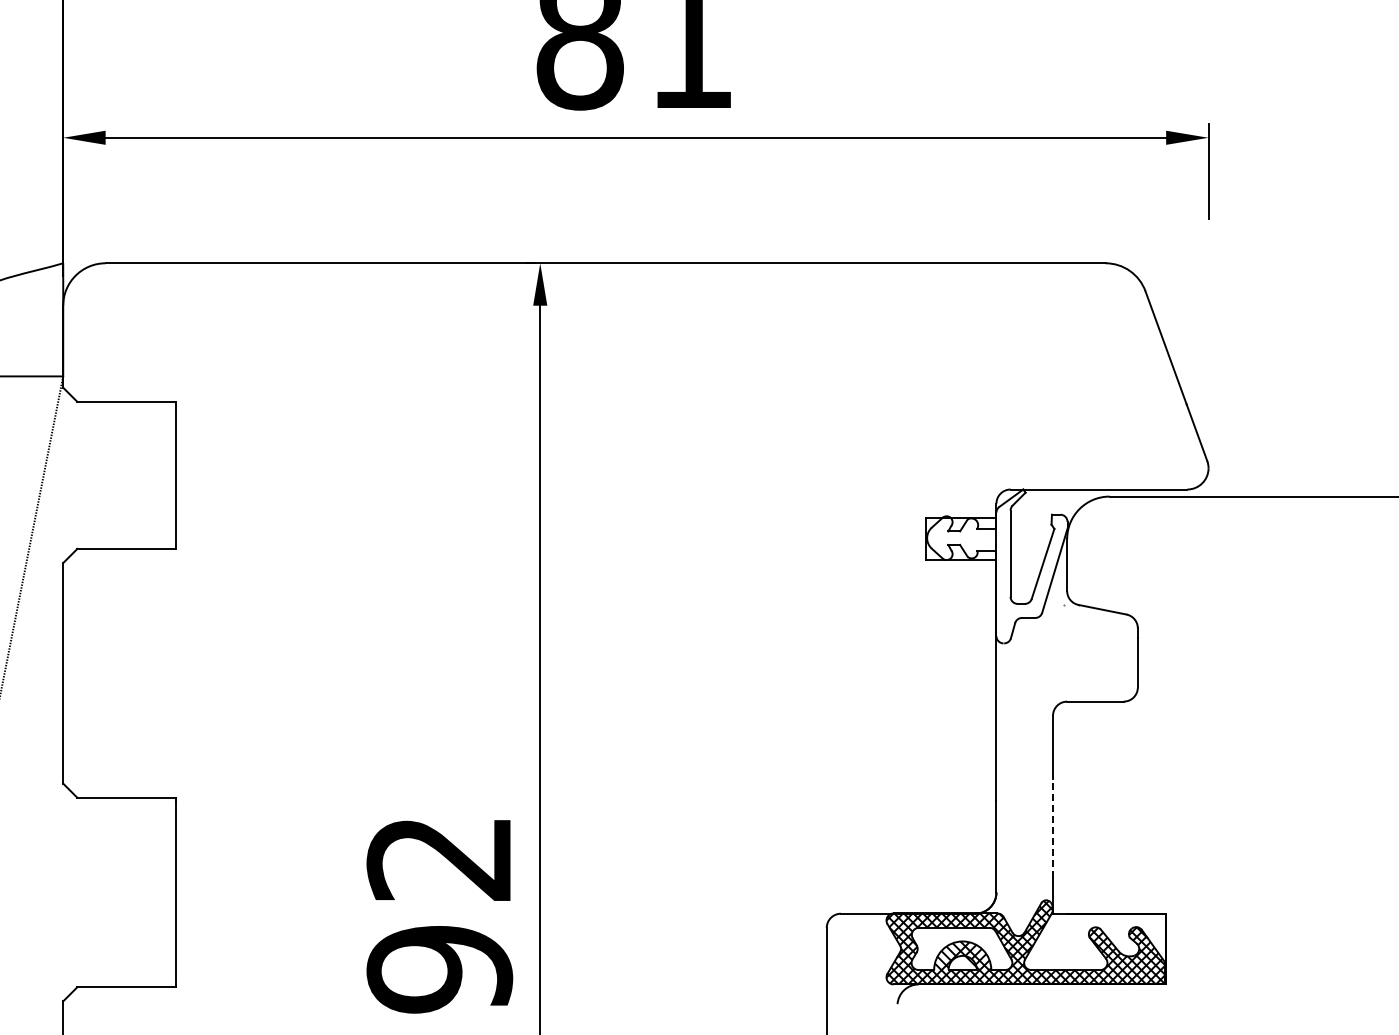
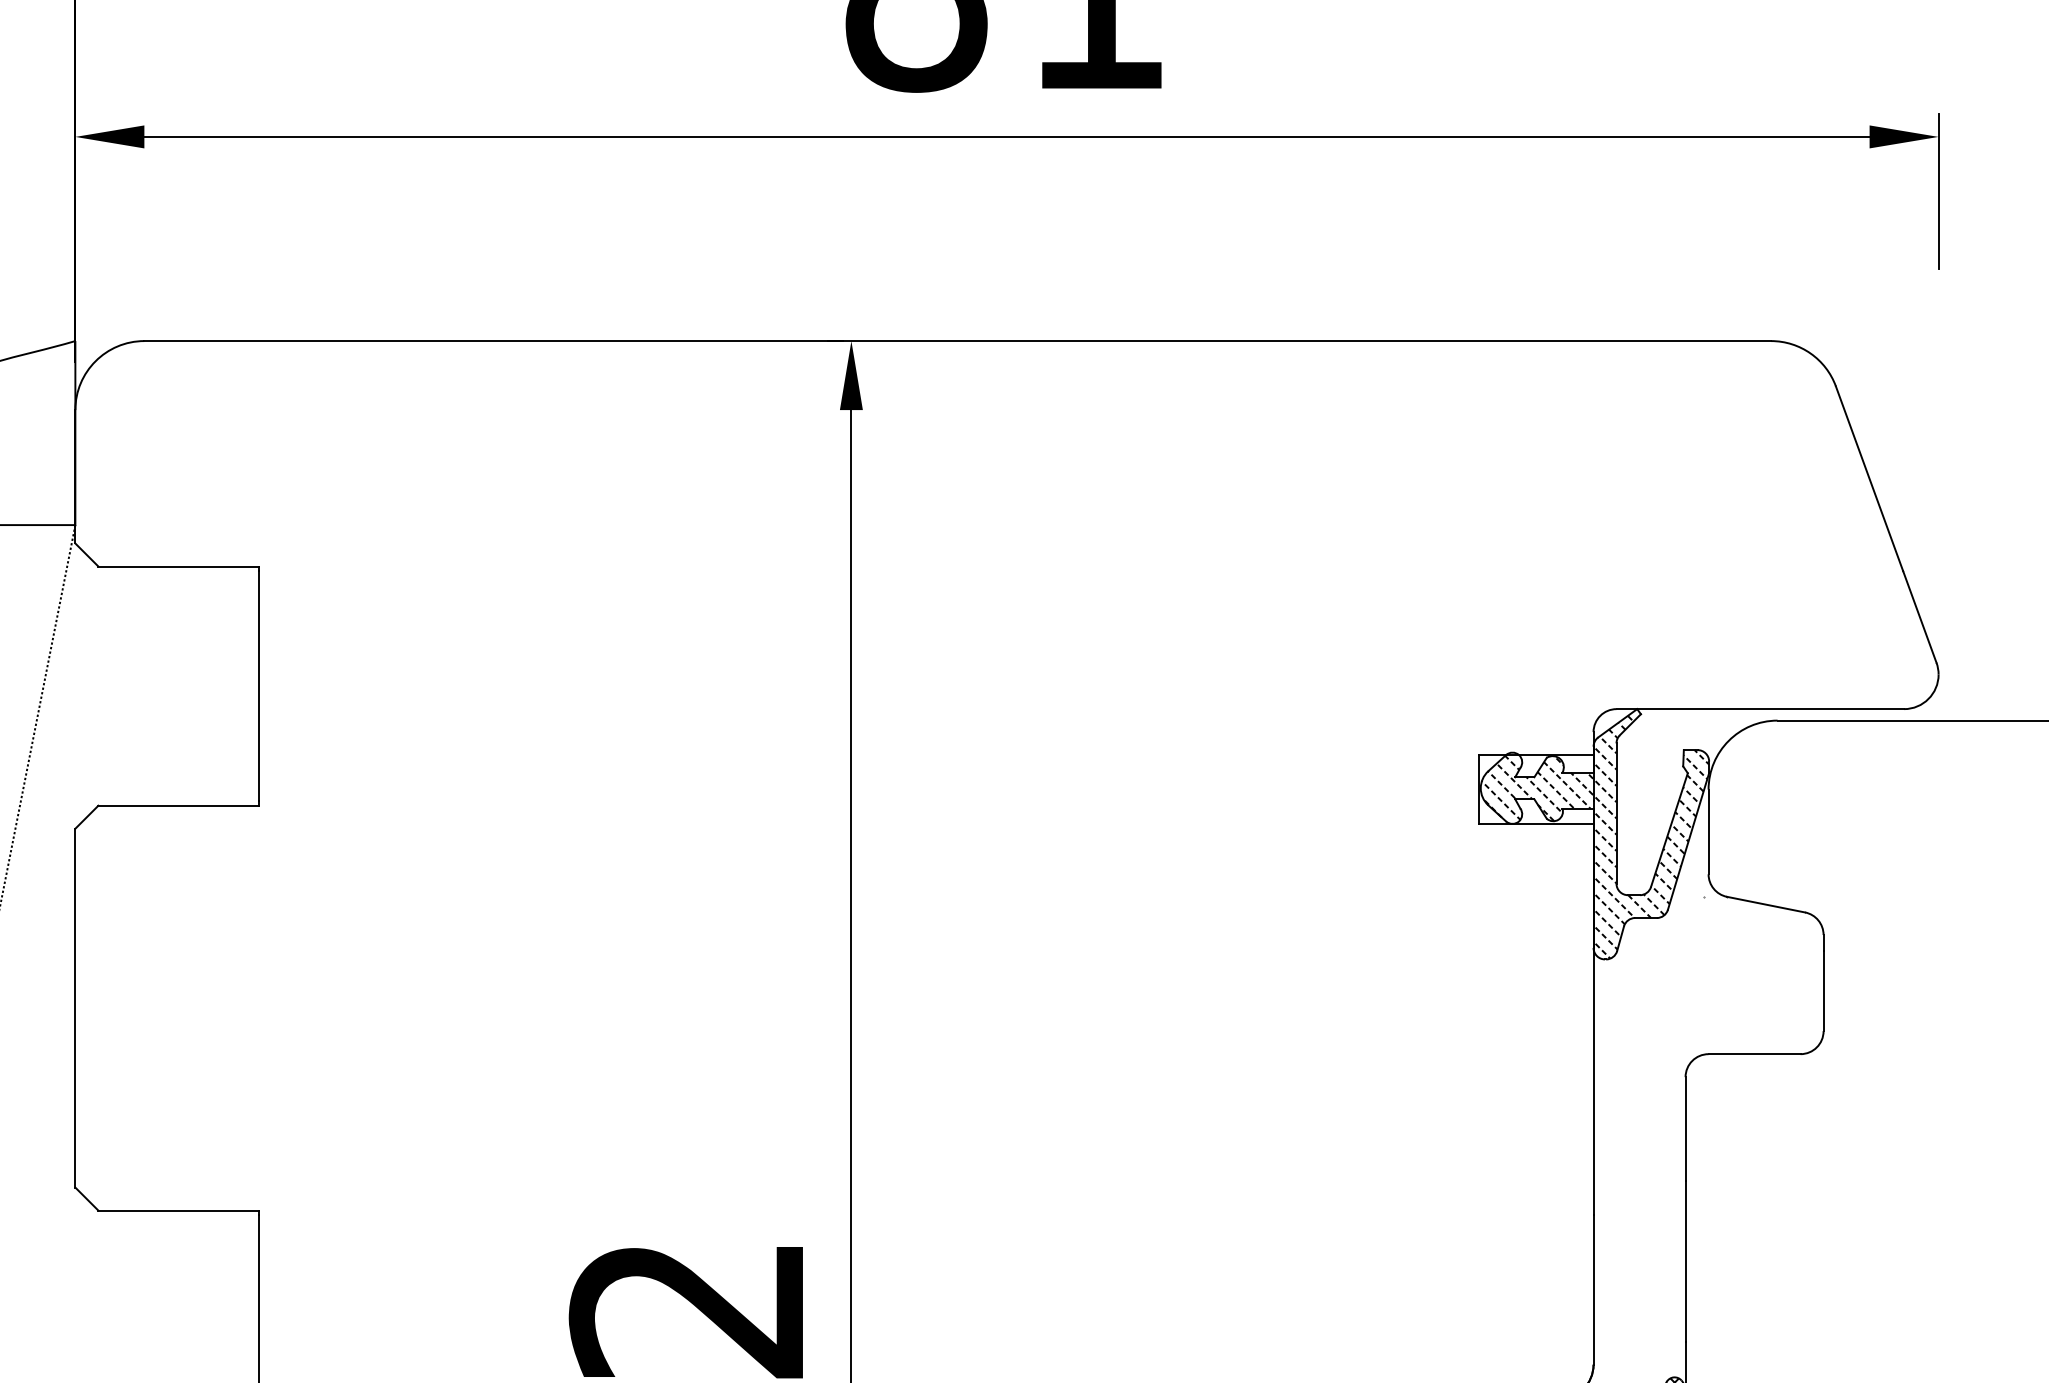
hatch: (997, 567) -> (1595, 835), added
line: (1053, 828) -> (1686, 1260), dashed -> solid

